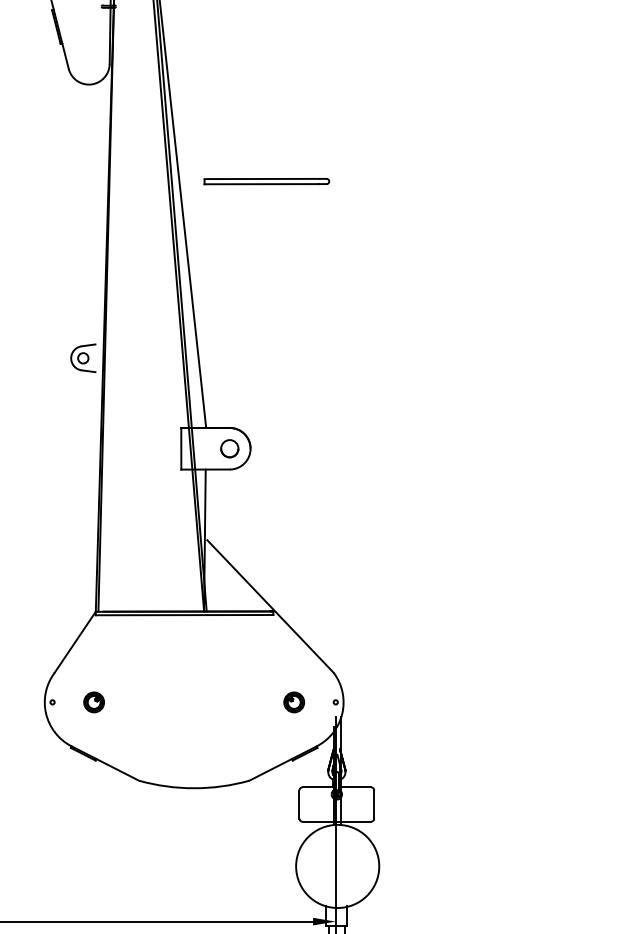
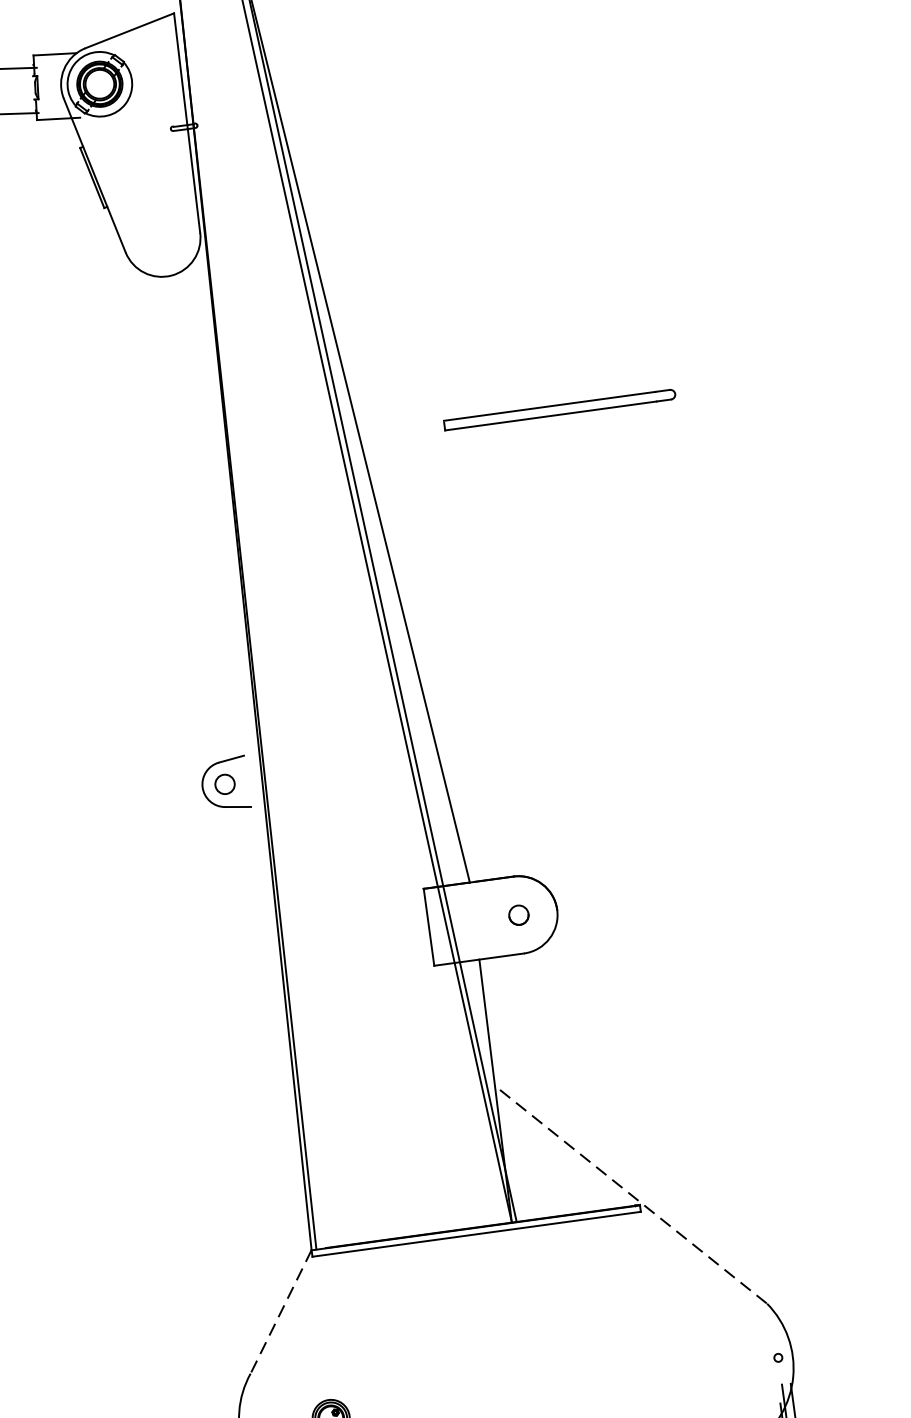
part: (266, 181) -> (559, 409), moved
circle: (229, 448) -> (518, 914), size x0.6
line: (270, 606) -> (633, 1196), solid -> dashed
line: (75, 642) -> (281, 1312), solid -> dashed
part: (294, 702) -> (701, 1368), removed

